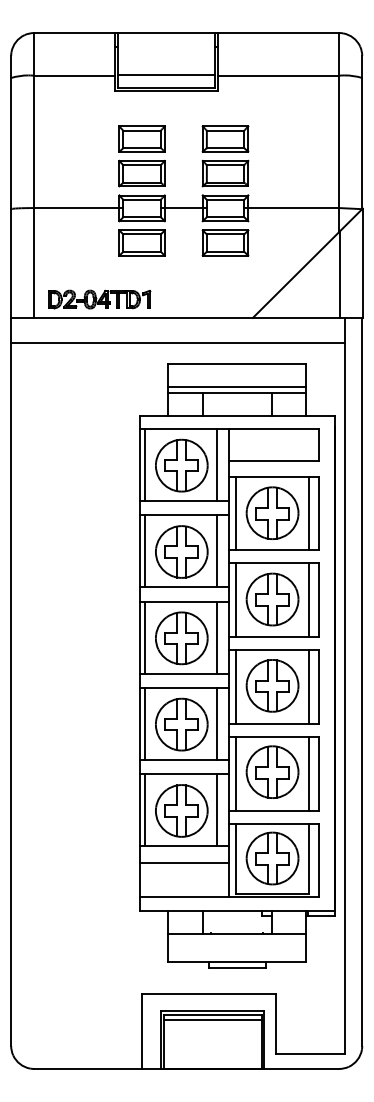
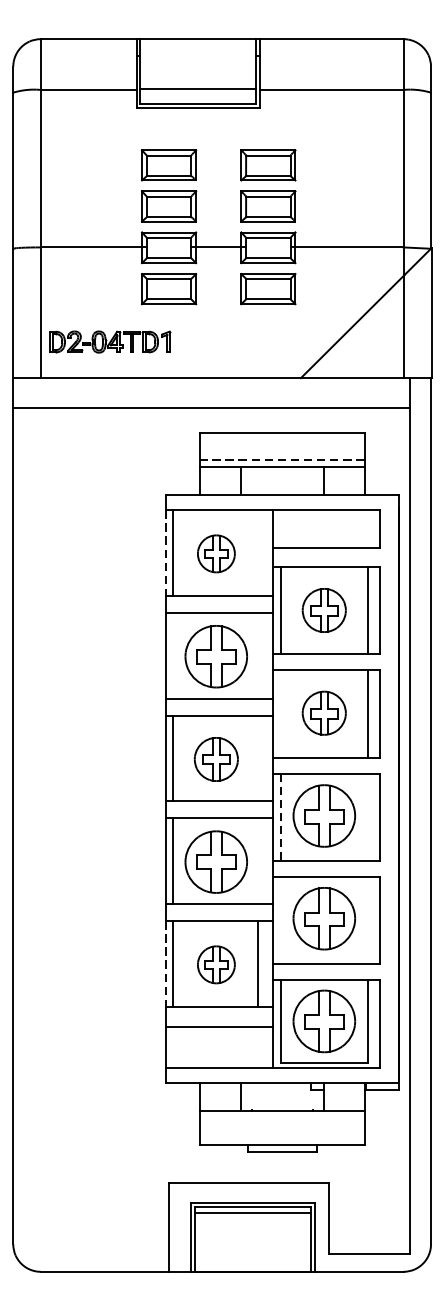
part: (99, 299) -> (110, 341), moved
line: (236, 386) -> (281, 459), solid -> dashed
line: (139, 464) -> (165, 552), solid -> dashed
line: (217, 464) -> (258, 552), removed
part: (181, 465) -> (215, 553), size x0.6
part: (272, 512) -> (324, 609), size x0.7
line: (145, 551) -> (173, 656), removed
line: (217, 551) -> (258, 656), removed
line: (235, 599) -> (280, 713), removed
part: (272, 599) -> (324, 713), size x0.7
line: (217, 637) -> (258, 758), removed
part: (181, 638) -> (215, 759), size x0.7
line: (309, 686) -> (368, 816), removed
line: (235, 687) -> (280, 817), solid -> dashed
line: (217, 723) -> (258, 860), removed
line: (235, 773) -> (280, 920), removed
line: (309, 773) -> (368, 920), removed
line: (139, 810) -> (165, 964), solid -> dashed
part: (181, 810) -> (215, 964), size x0.6

